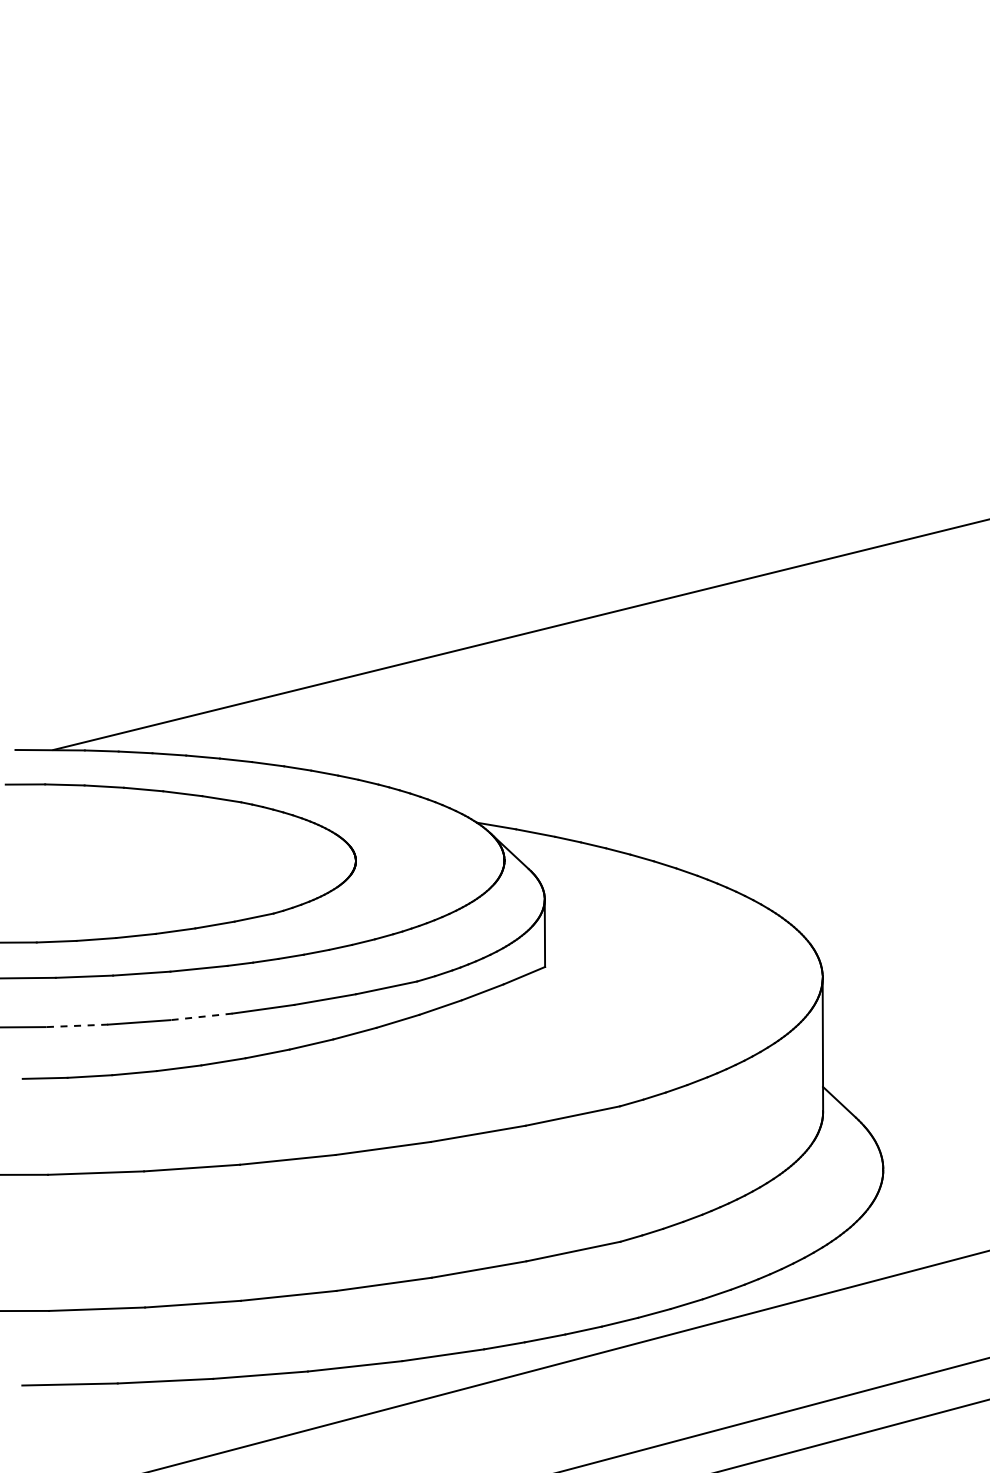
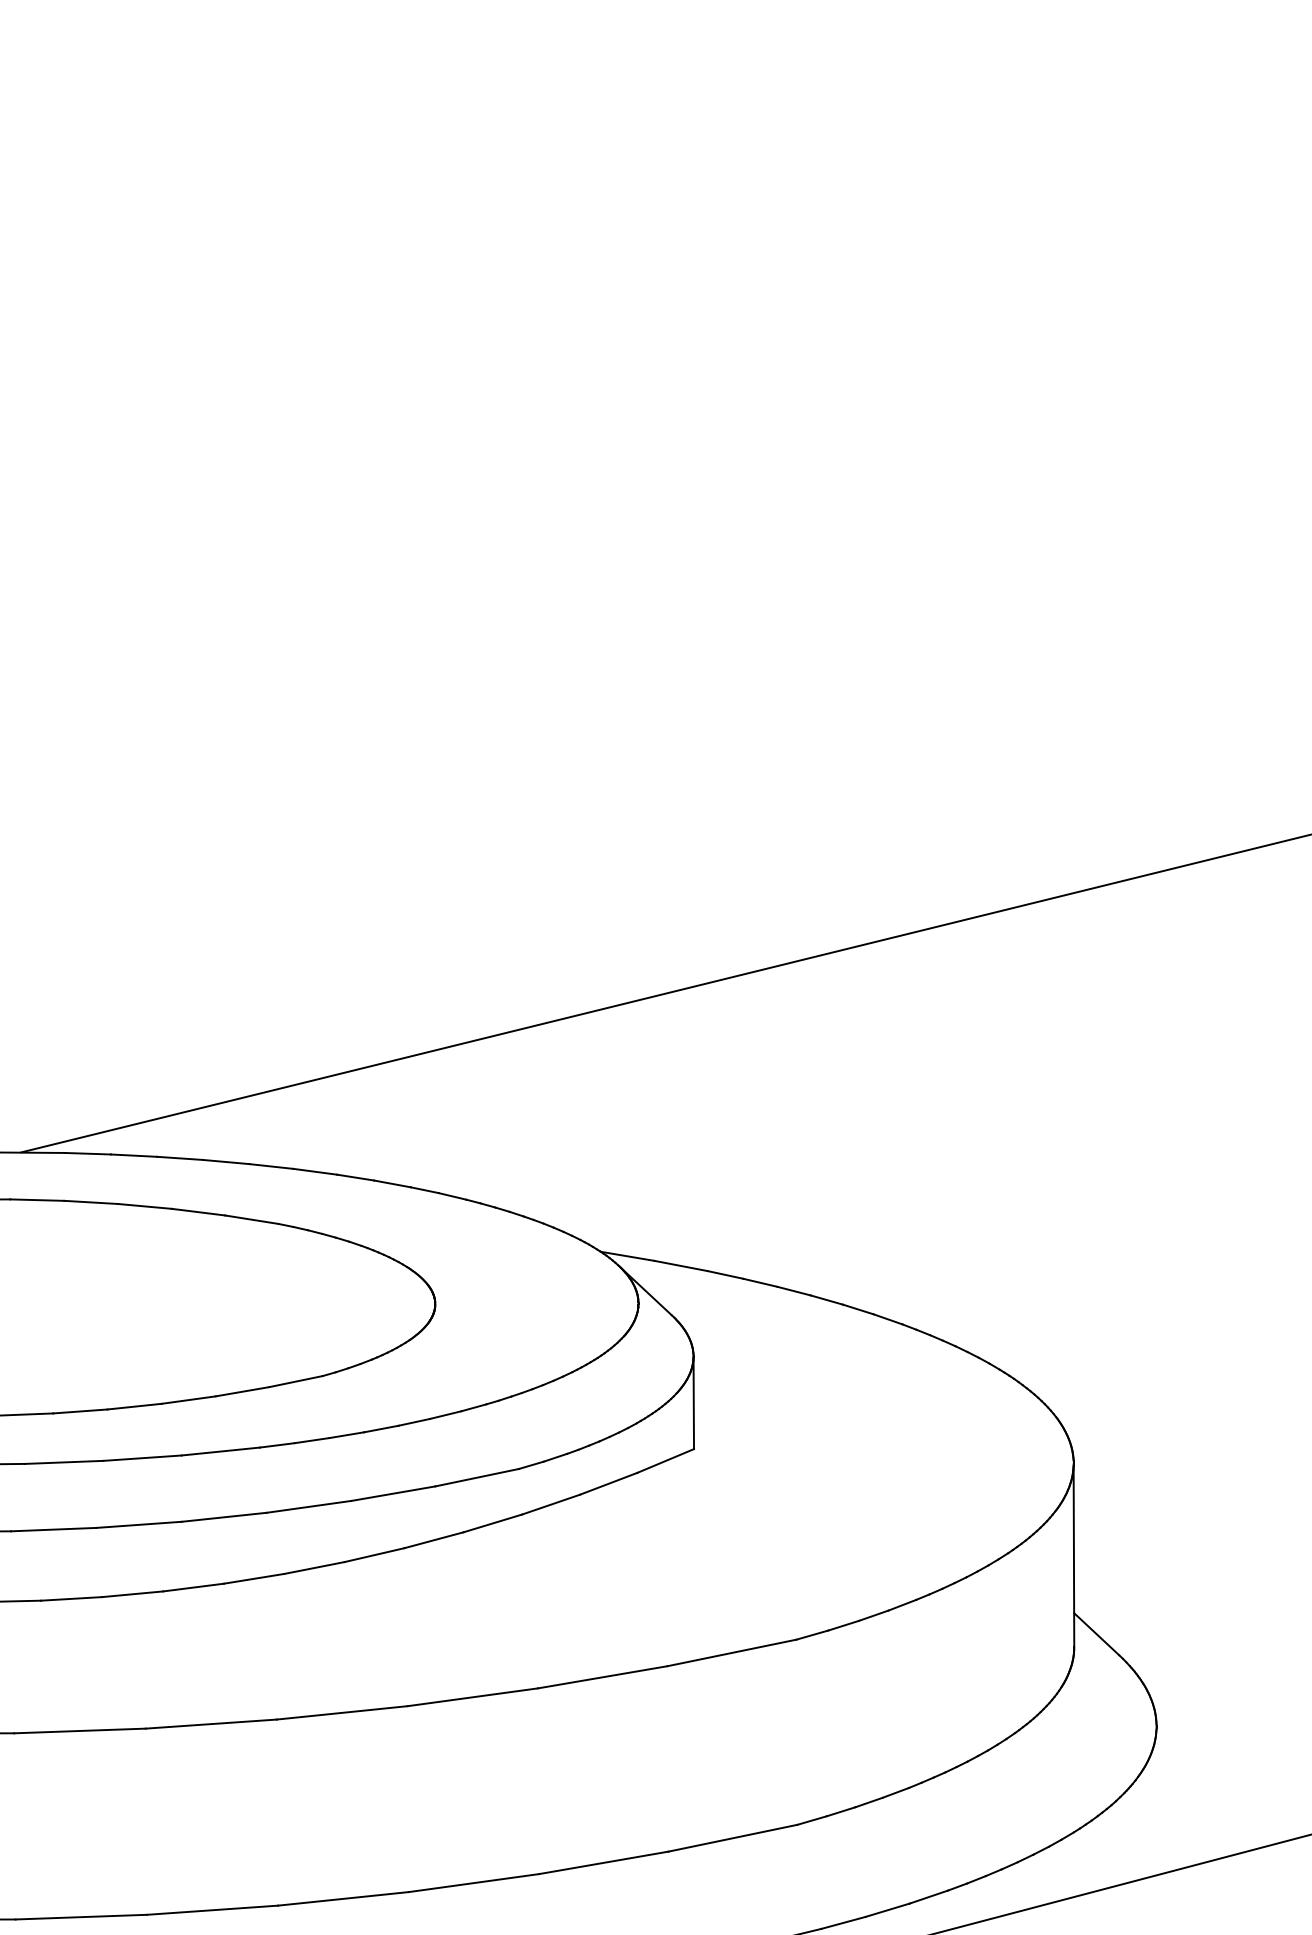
line: (201, 1016) -> (224, 1516), dashed -> solid
line: (76, 1025) -> (53, 1529), dashed -> solid

